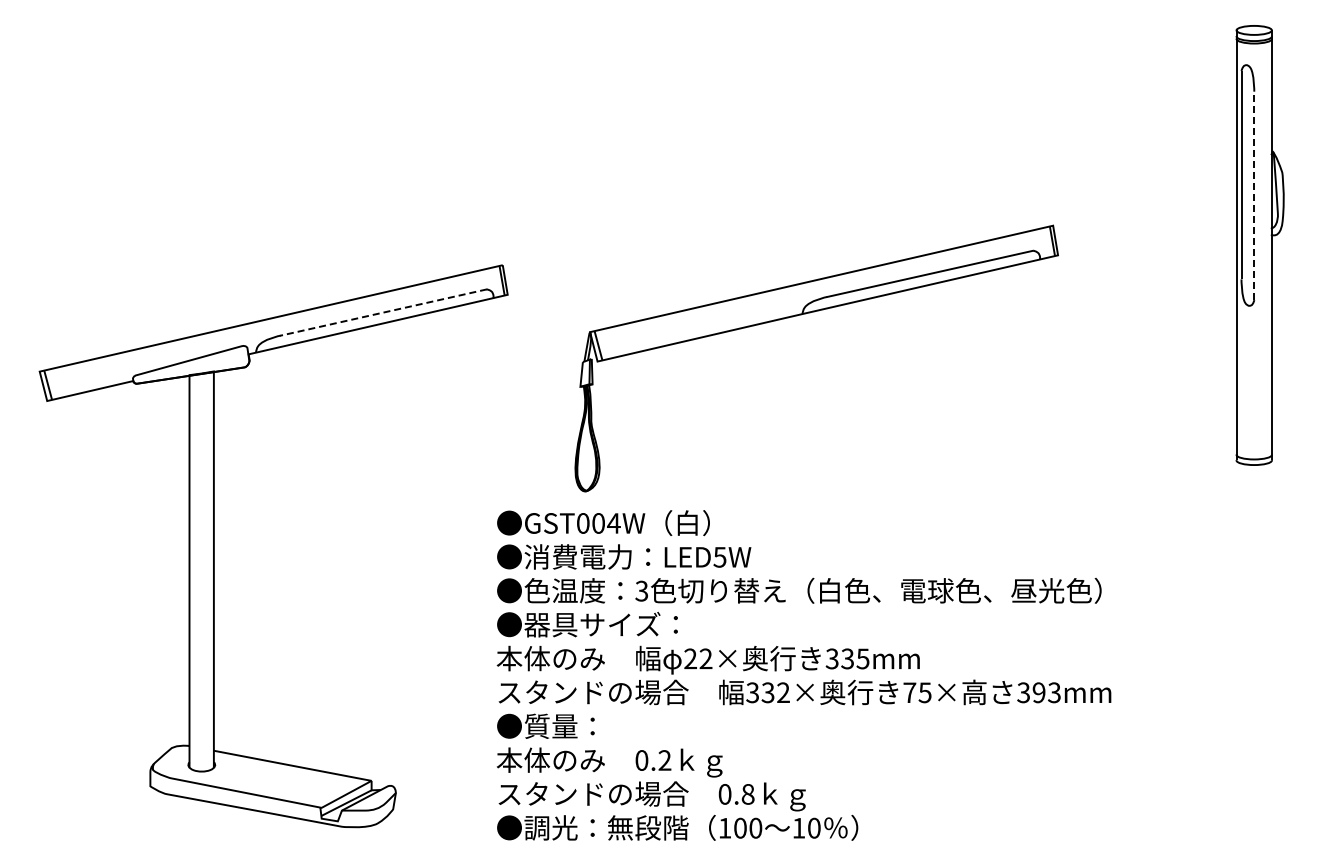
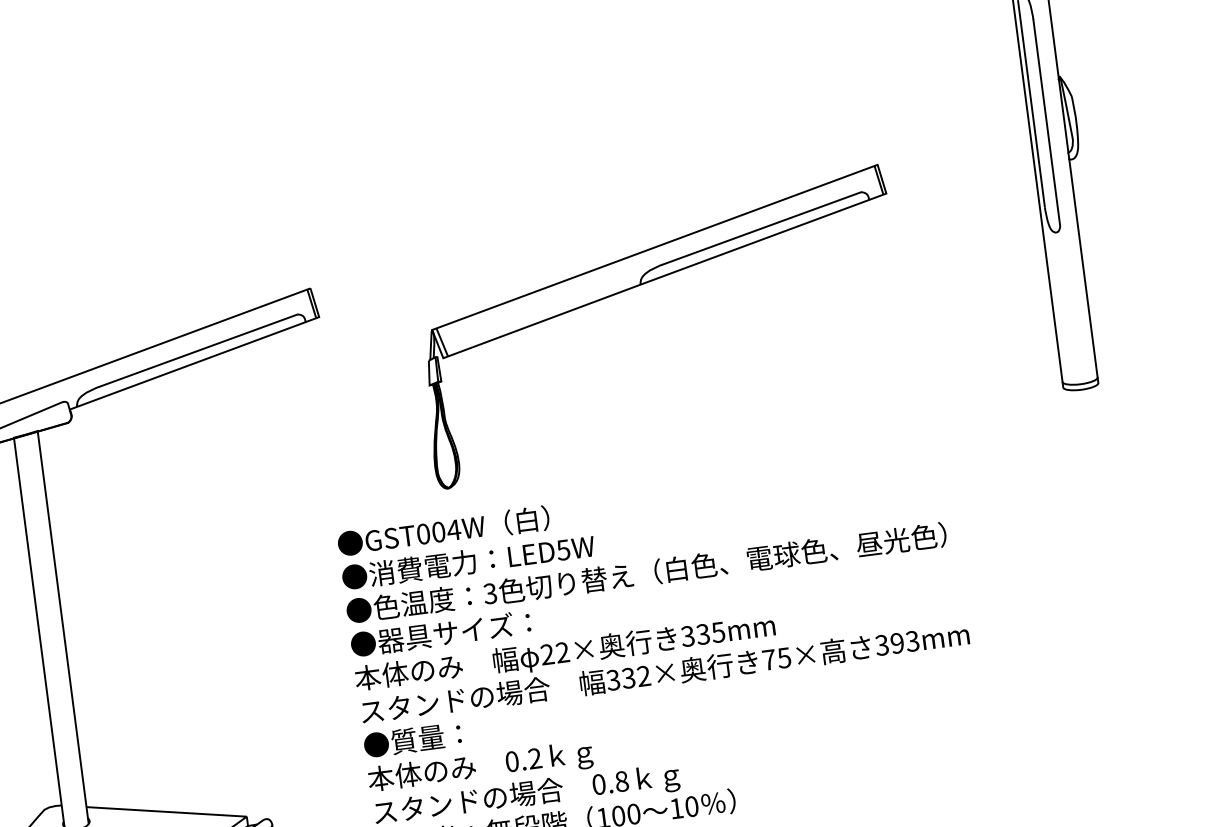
line: (1254, 195) -> (1046, 122), dashed -> solid
line: (382, 312) -> (197, 350), dashed -> solid
part: (805, 314) -> (643, 284), moved

